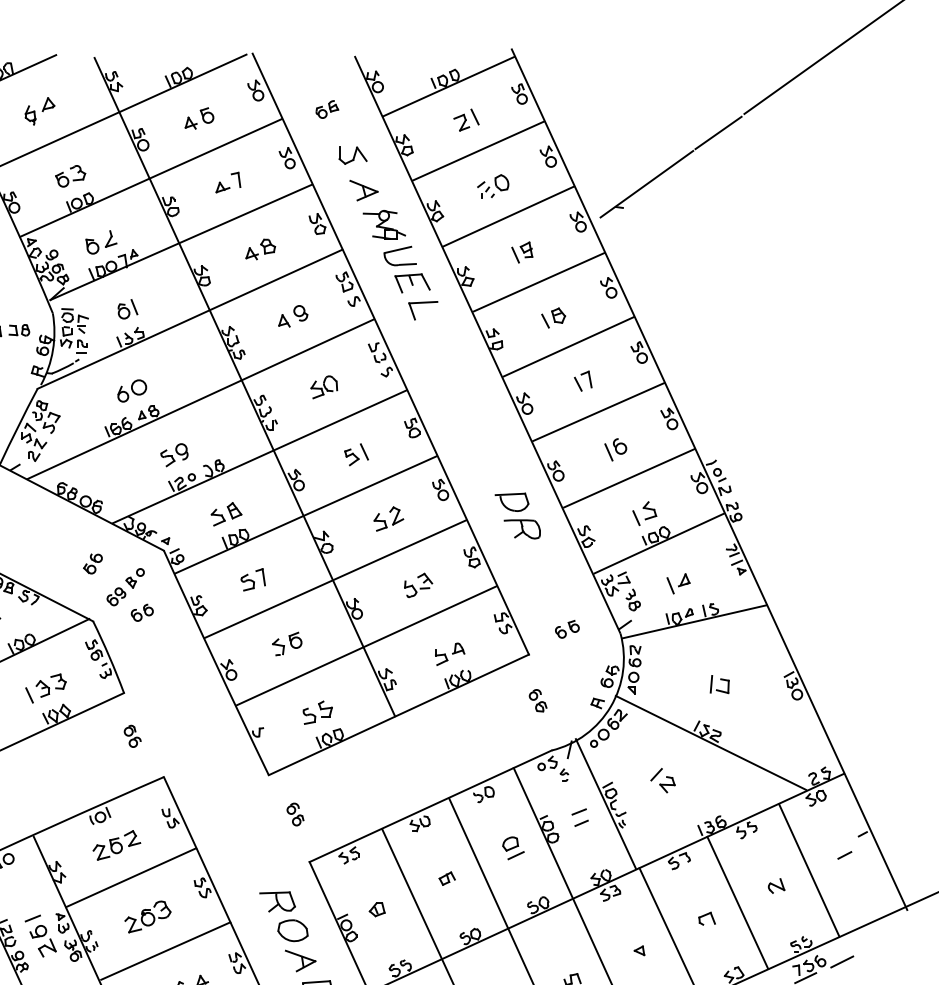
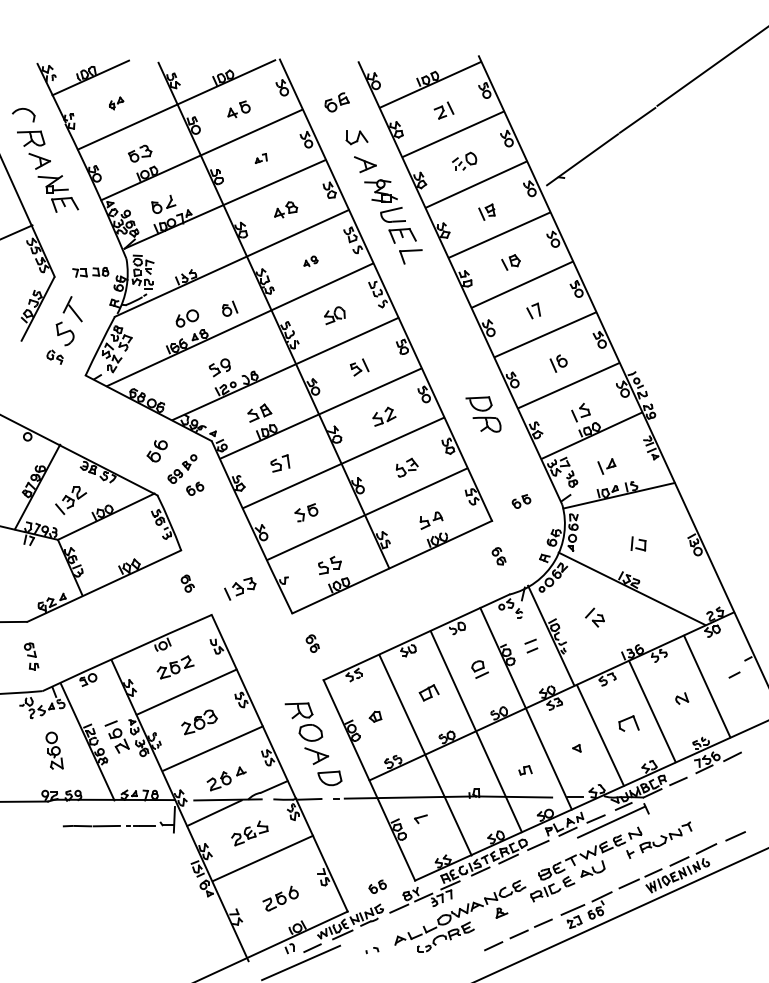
part: (327, 109) -> (337, 102), size x1.4
part: (39, 110) -> (116, 103), size x0.6
part: (228, 182) -> (261, 158), size x0.6
part: (128, 308) -> (230, 308), moved
part: (292, 316) -> (310, 261), size x0.6
part: (93, 564) -> (157, 451), size x1.4
part: (46, 687) -> (240, 588), moved
part: (447, 878) -> (429, 692), size x1.6
part: (706, 918) -> (628, 723), size x1.6

